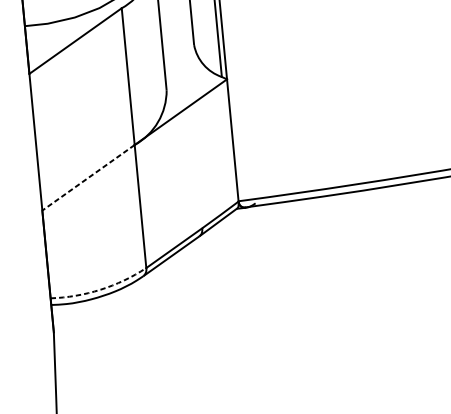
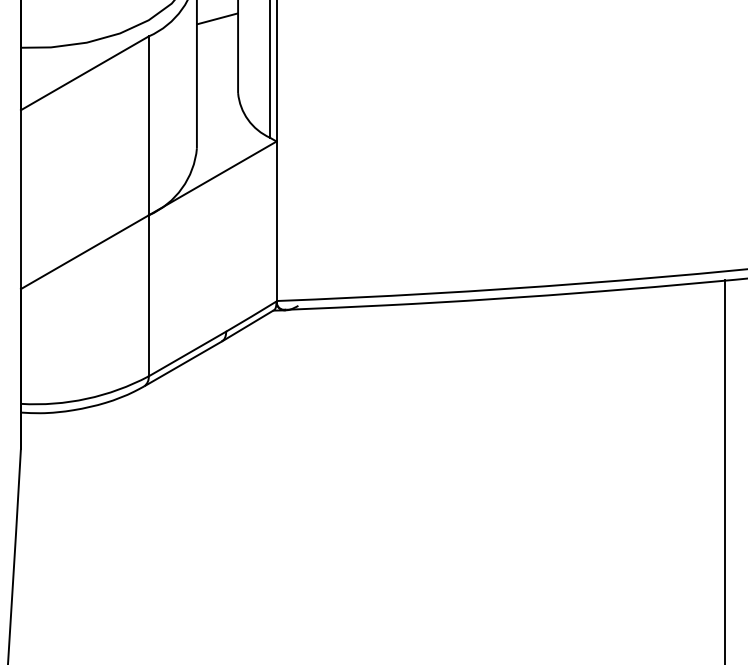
line: (88, 178) -> (84, 252), dashed -> solid
arc: (100, 289) -> (86, 398), dashed -> solid

